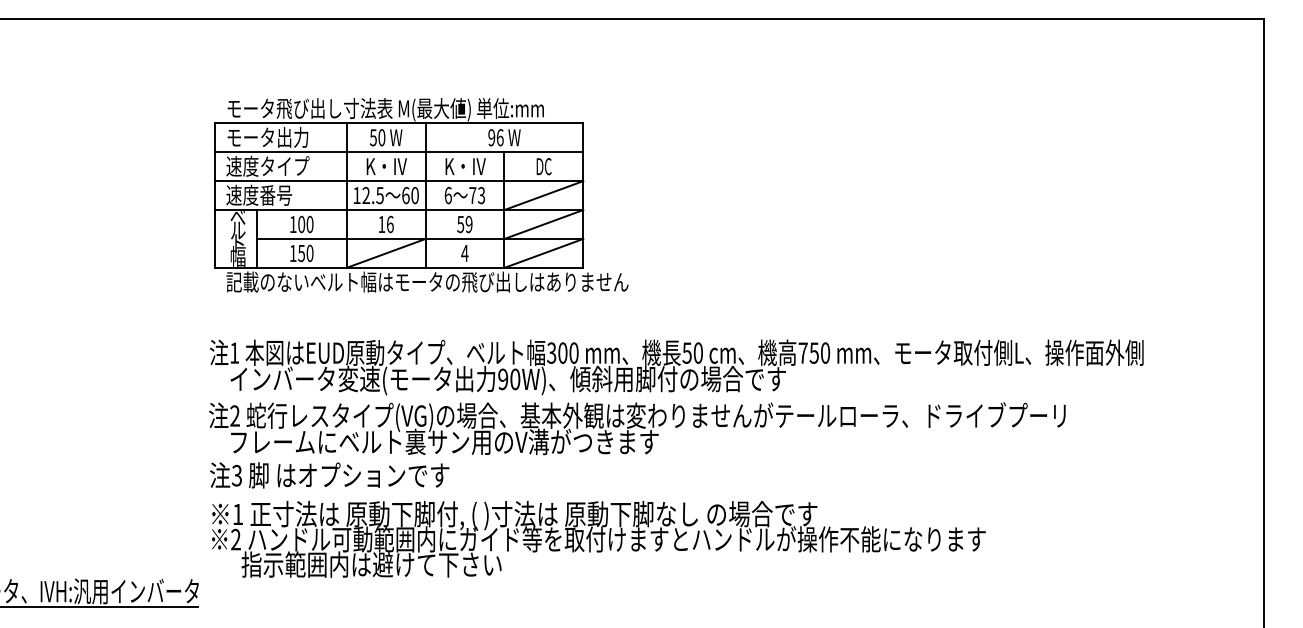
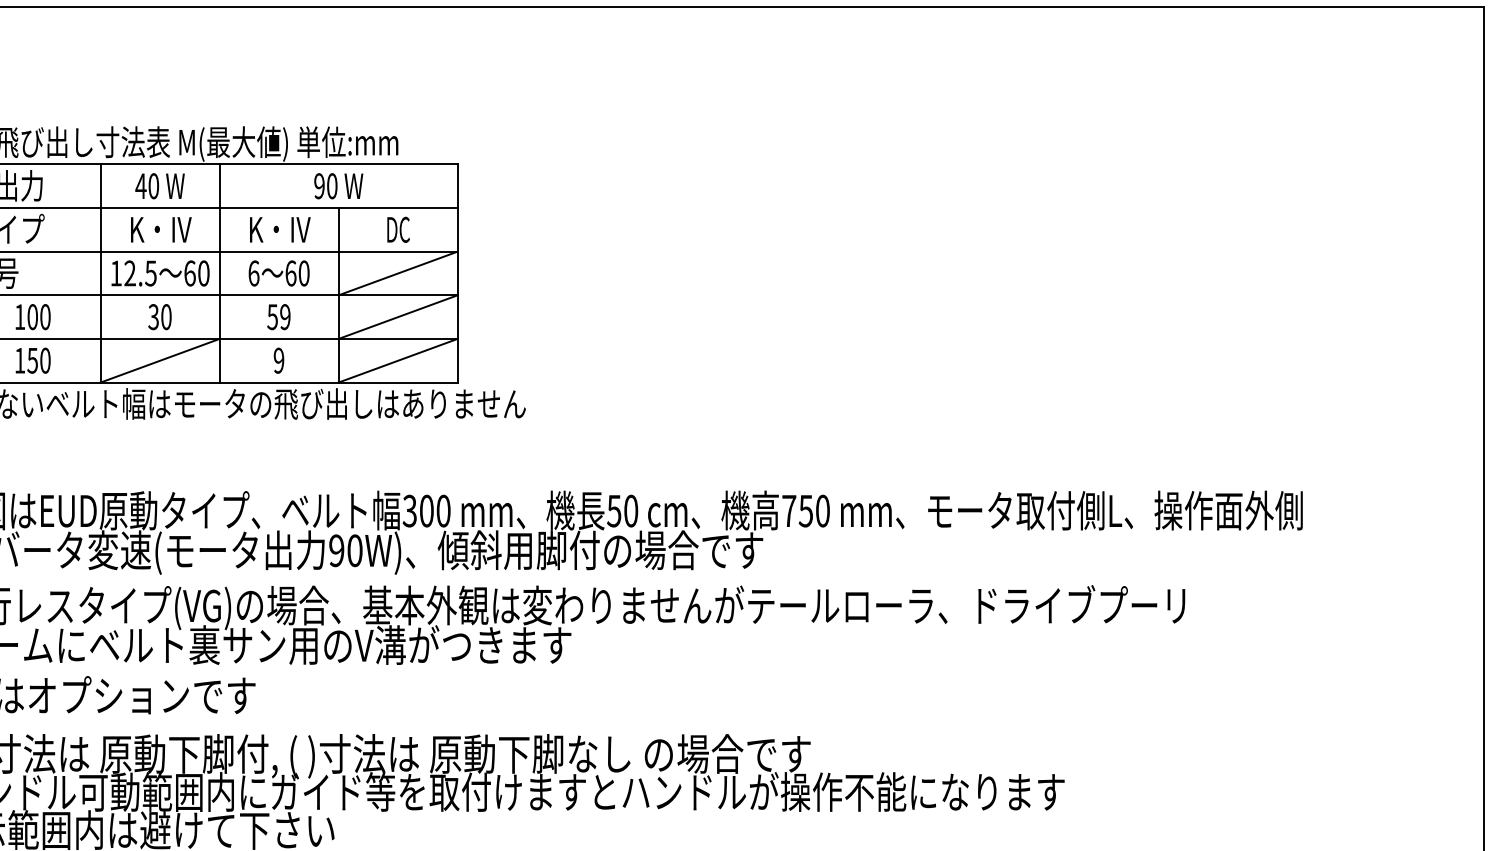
text: (373, 137) -> (141, 185), 50 -> 40
text: (499, 137) -> (331, 185), 96 -> 90
text: (477, 195) -> (298, 273), 73 -> 60
text: (385, 224) -> (159, 317), 16 -> 30
text: (464, 253) -> (278, 360), 4 -> 9

